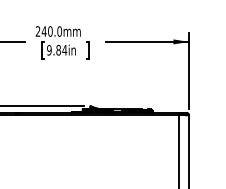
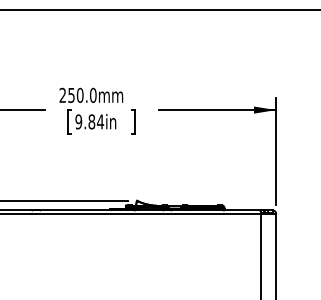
text: (44, 31) -> (71, 95), 240.0mm -> 250.0mm

